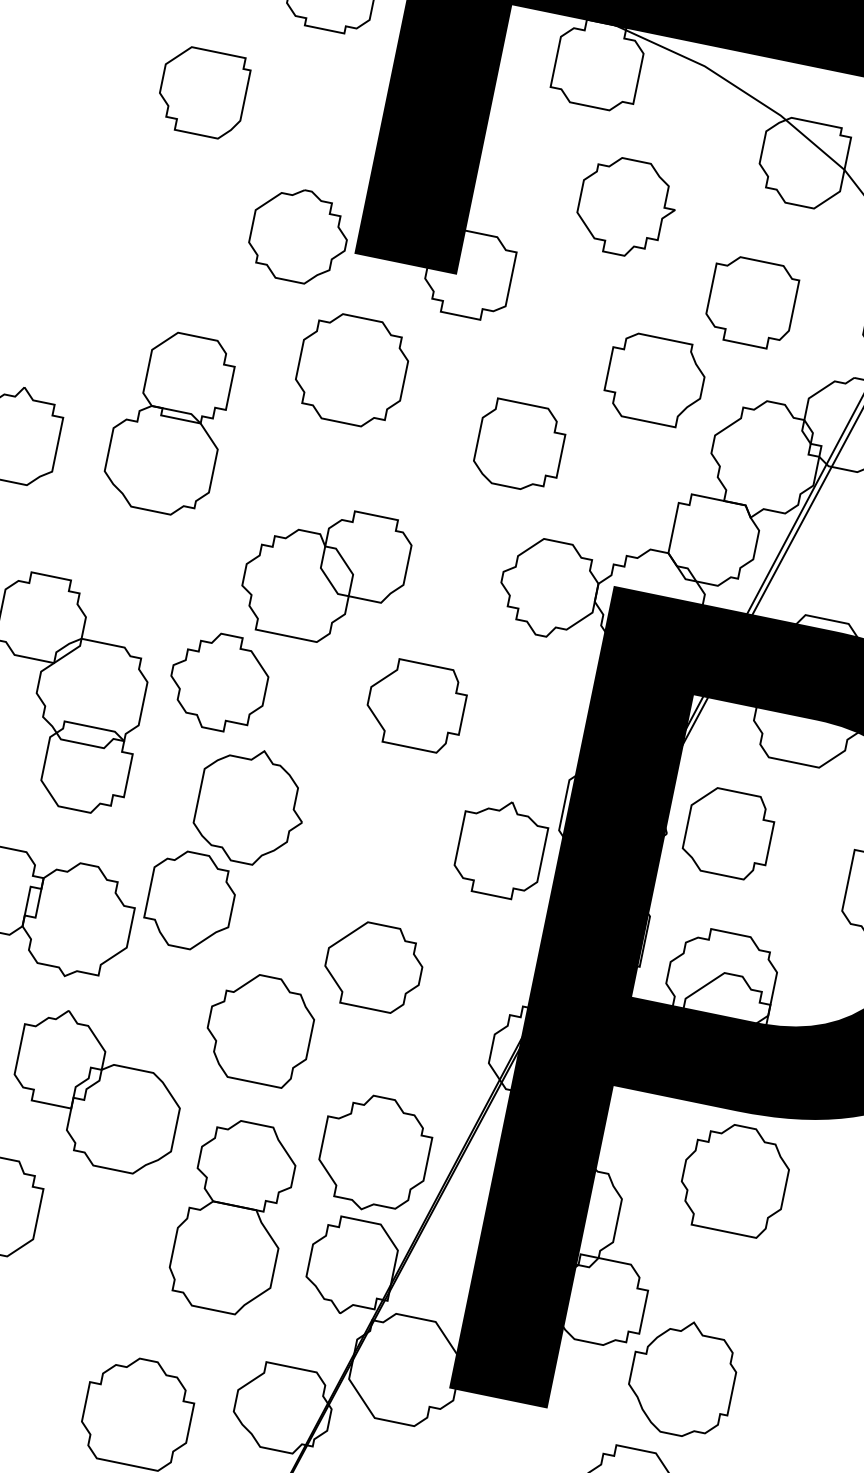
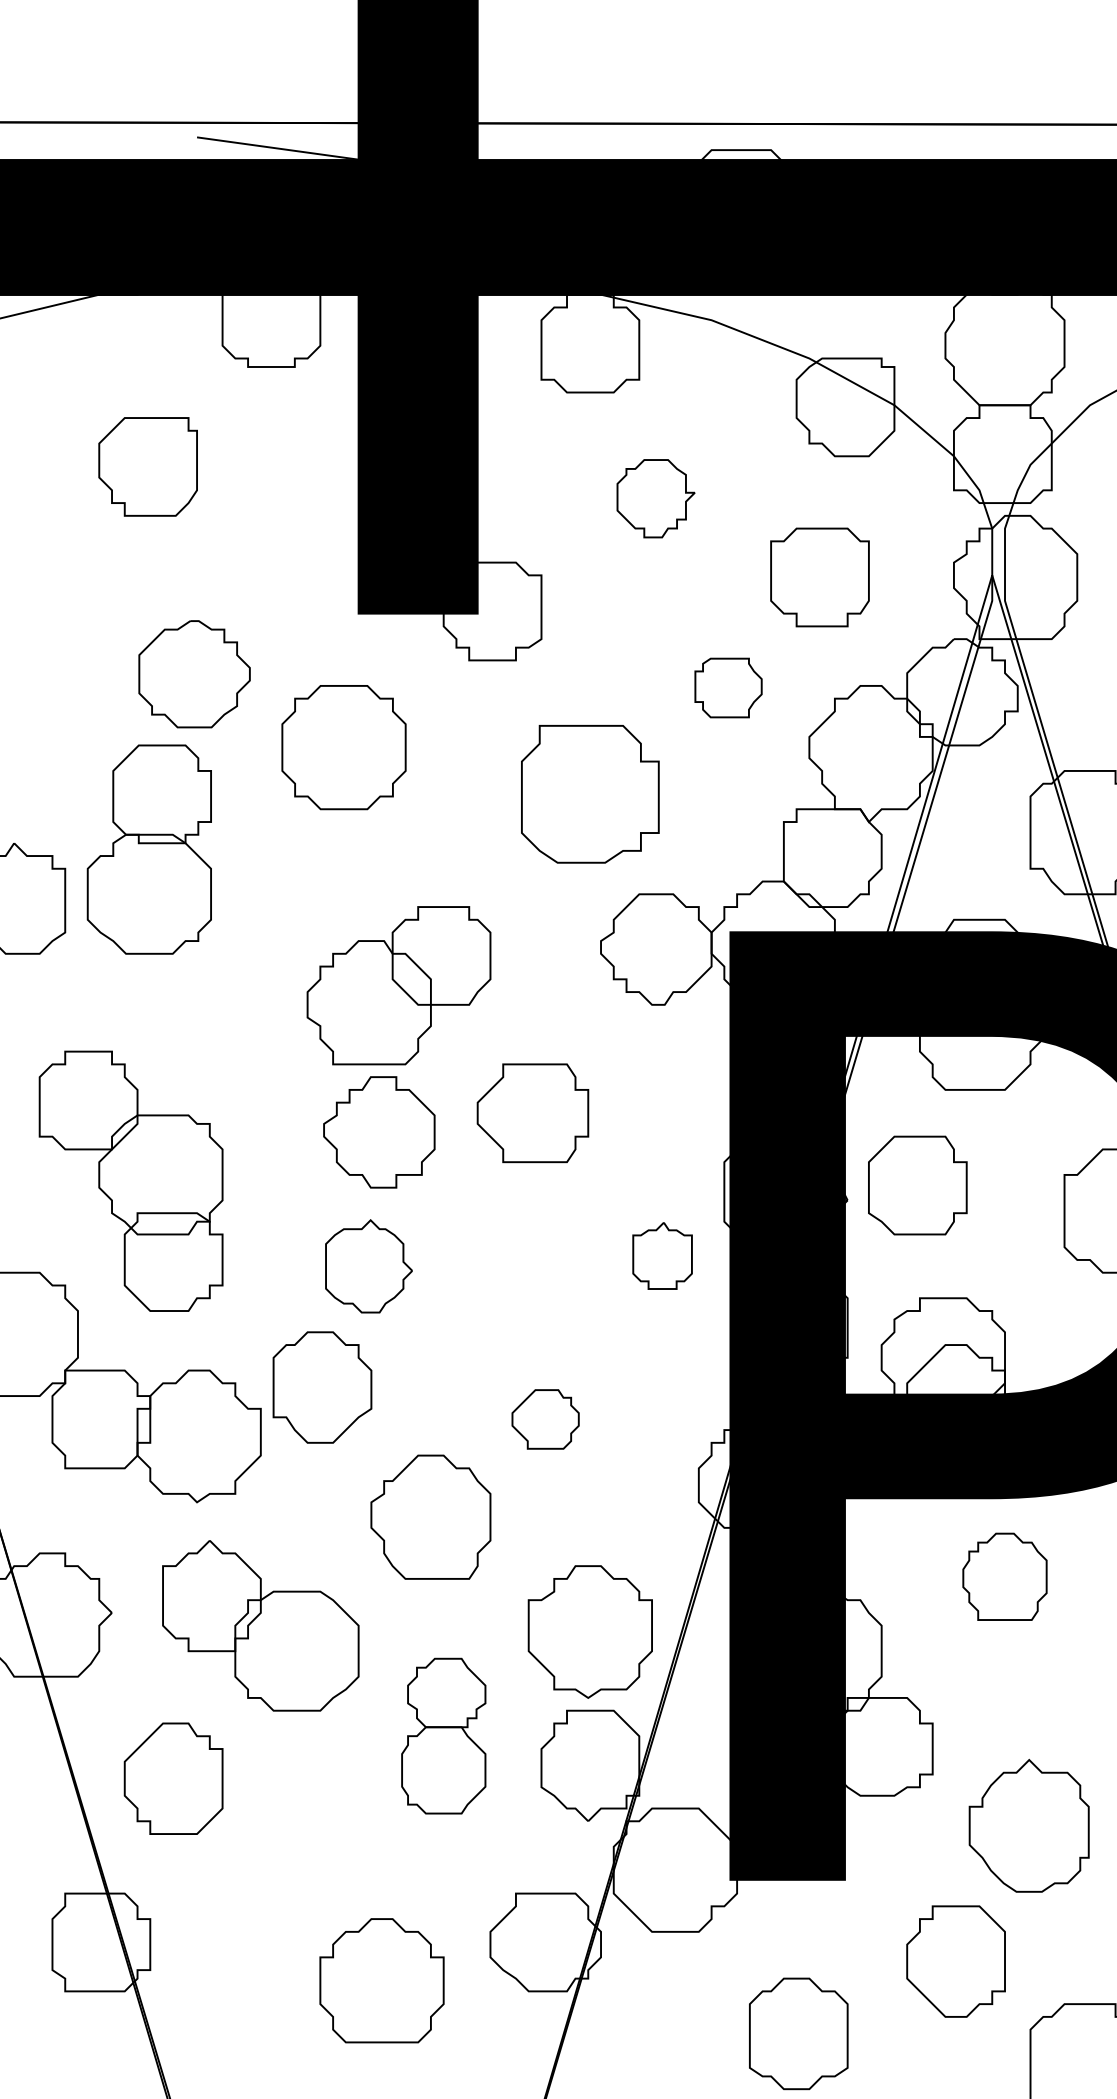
part: (626, 207) -> (655, 498), size x0.7
part: (298, 236) -> (194, 674), moved
part: (351, 370) -> (343, 747), moved
part: (655, 379) -> (728, 687), size x0.6
part: (168, 422) -> (148, 849), moved
part: (520, 446) -> (590, 794), size x1.4
part: (218, 681) -> (379, 1132), moved
part: (250, 806) -> (368, 1266), size x0.7
part: (500, 848) -> (662, 1255), size x0.6
part: (373, 966) -> (545, 1419), size x0.6
part: (734, 1178) -> (1004, 1576), size x0.7
part: (232, 1215) -> (443, 1735), size x0.7
part: (682, 1377) -> (1028, 1825), moved

